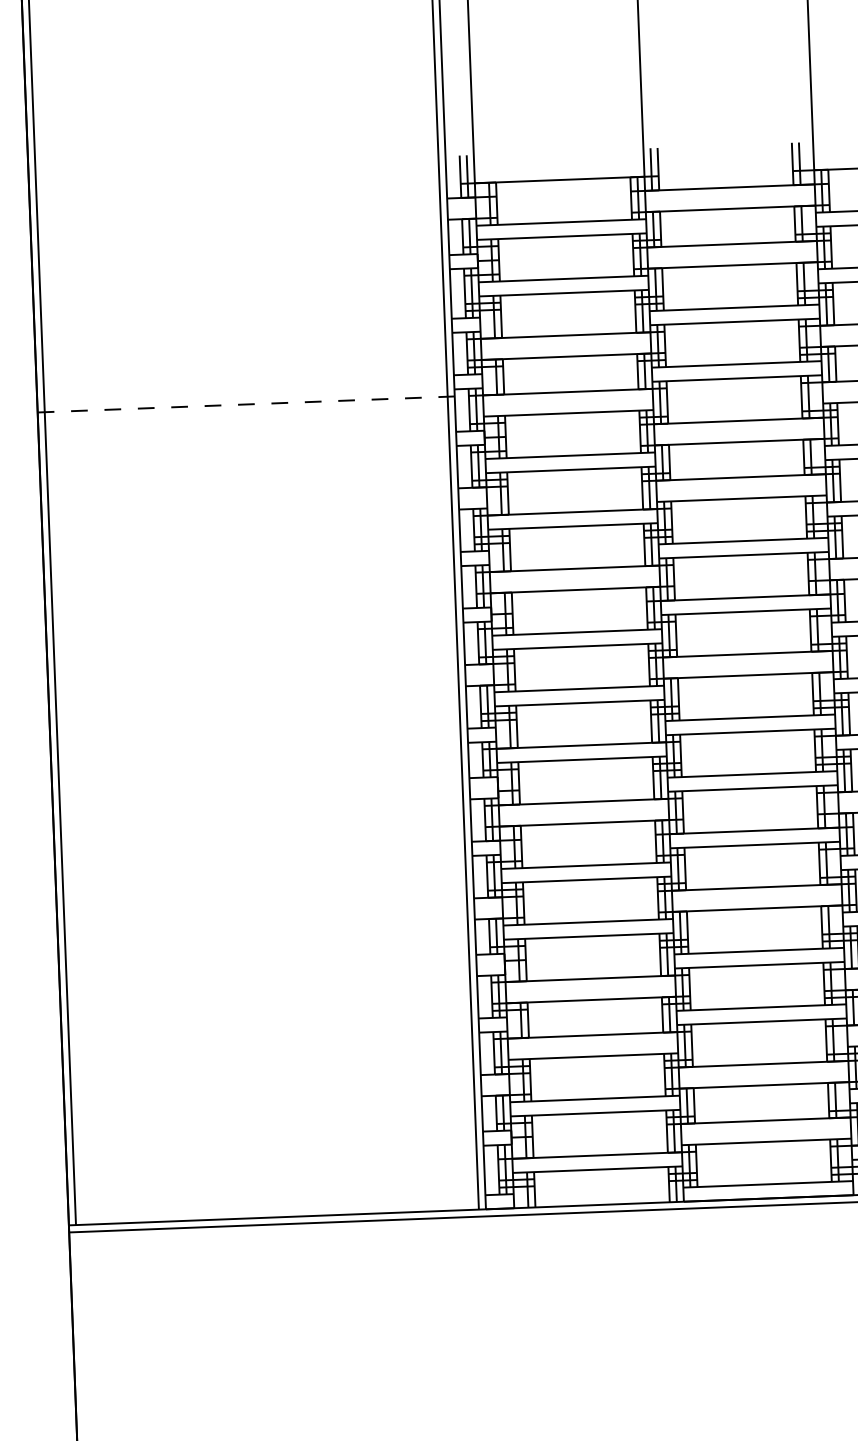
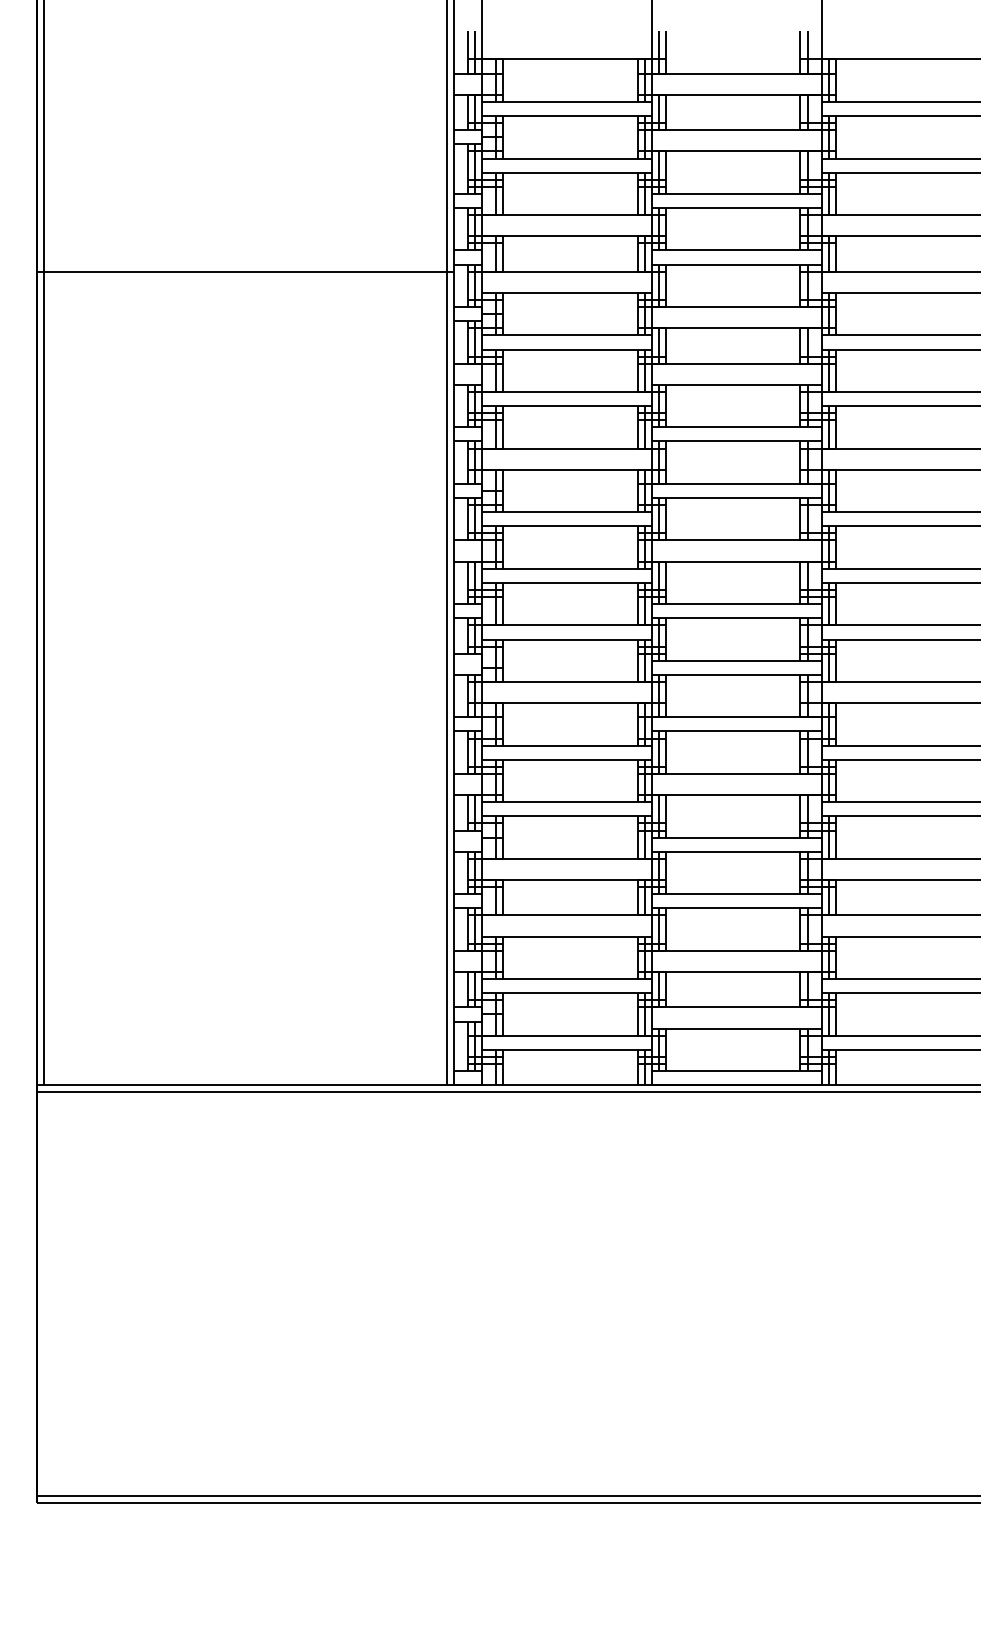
line: (246, 404) -> (245, 271), dashed -> solid

